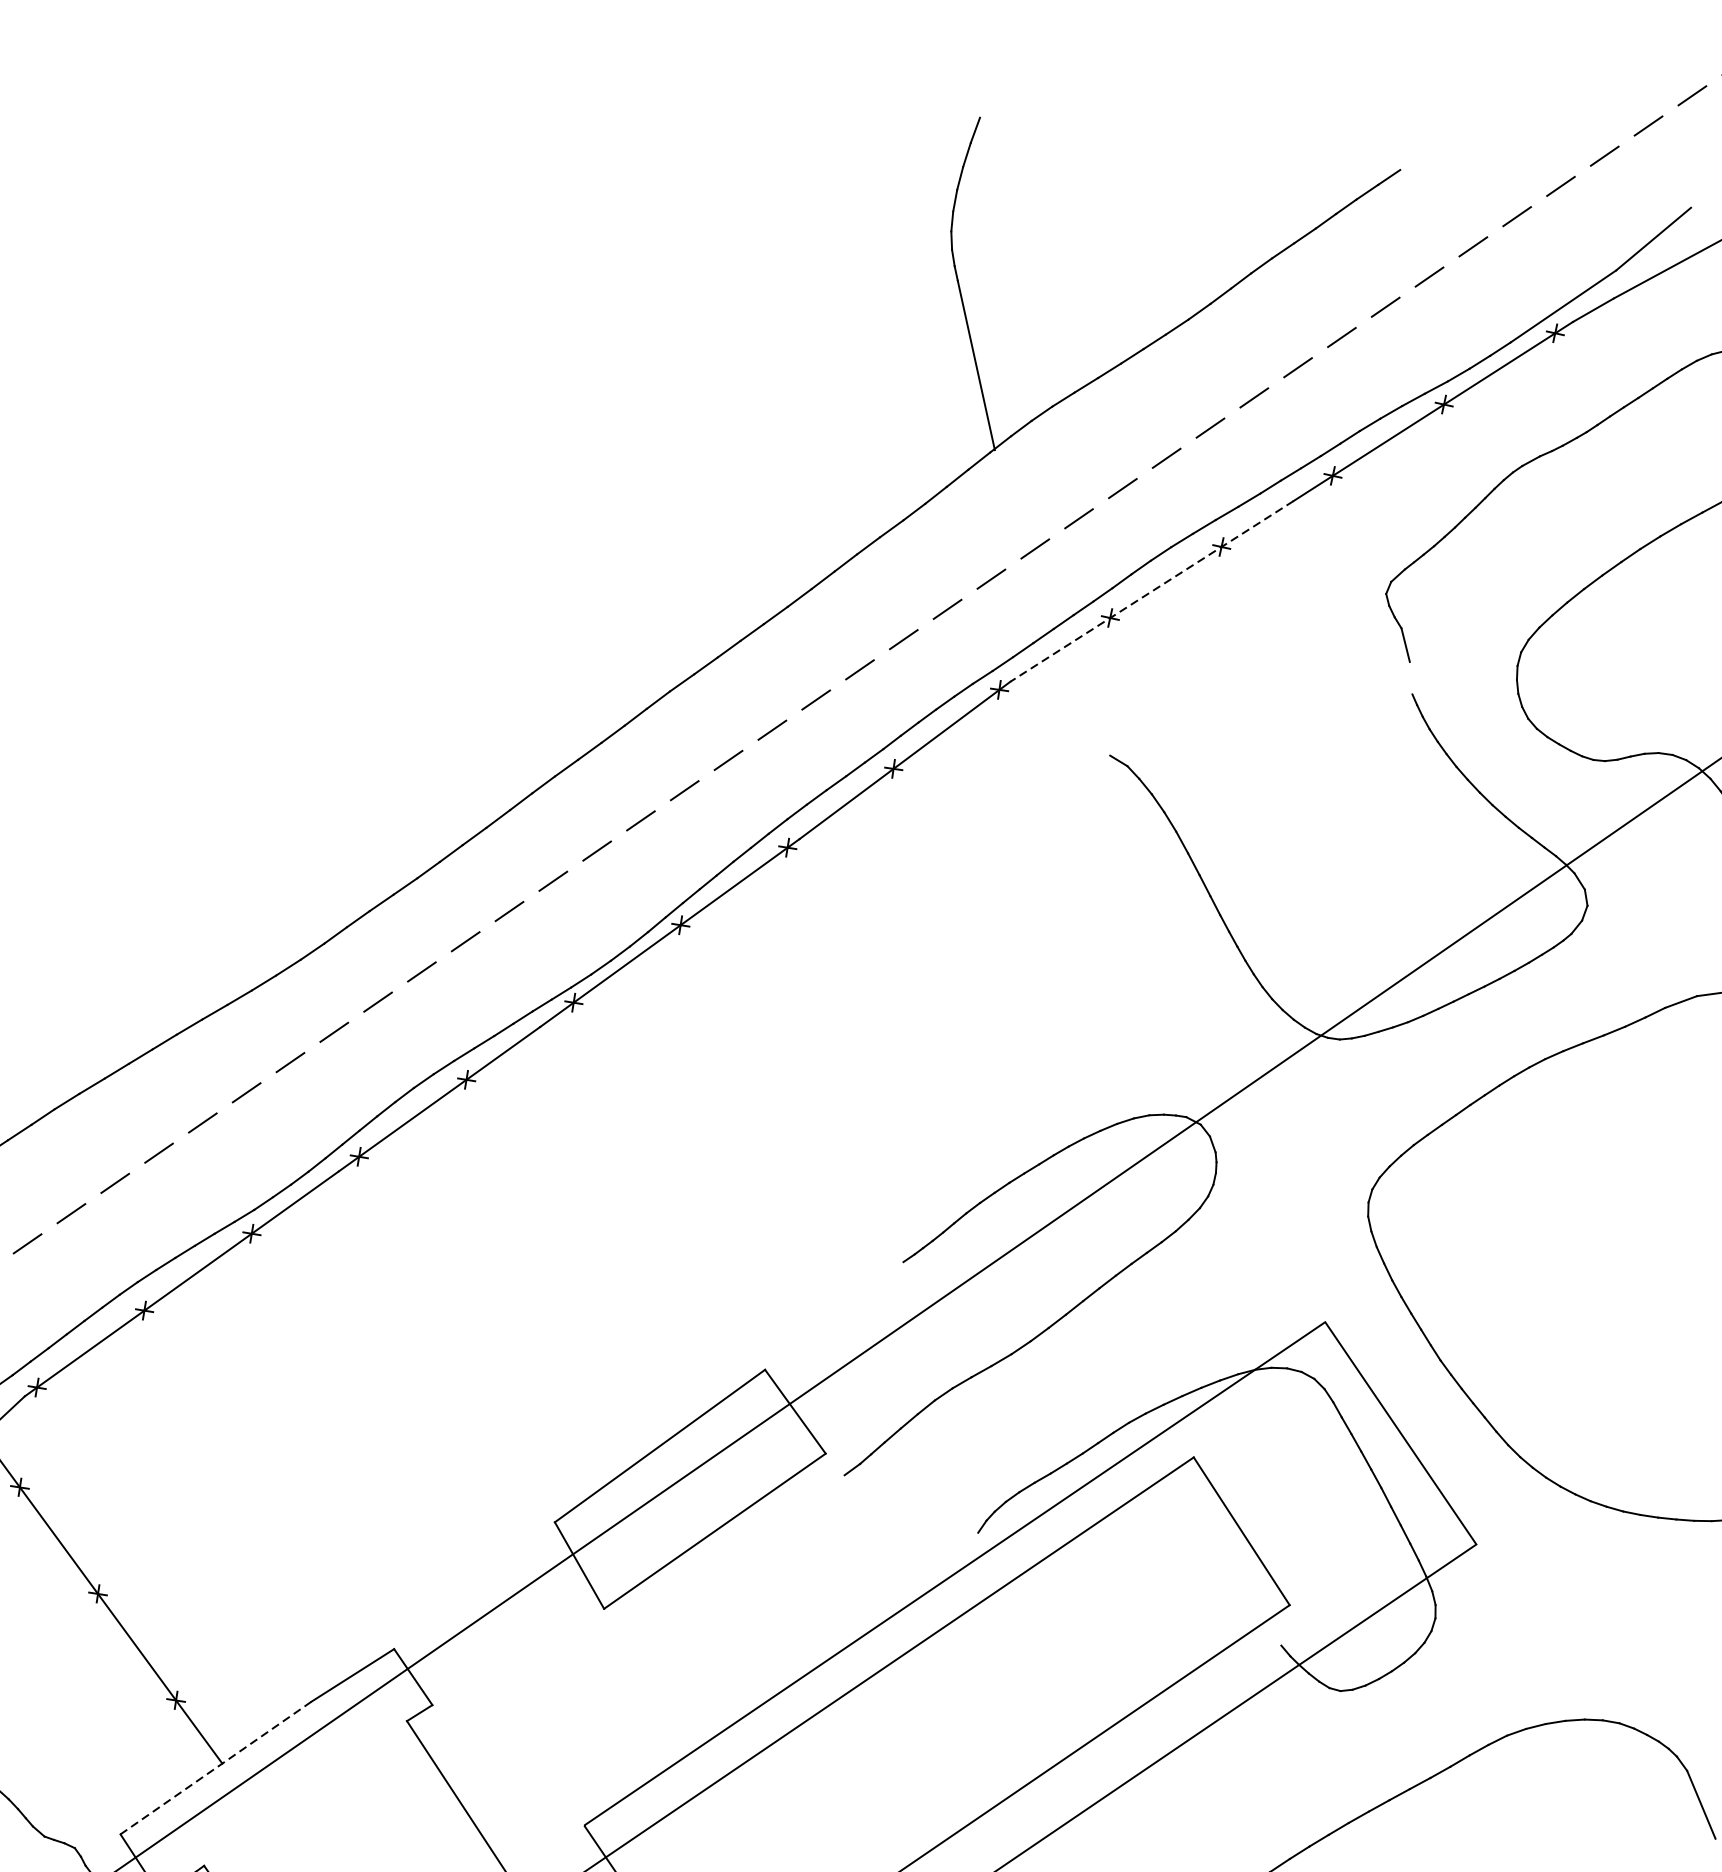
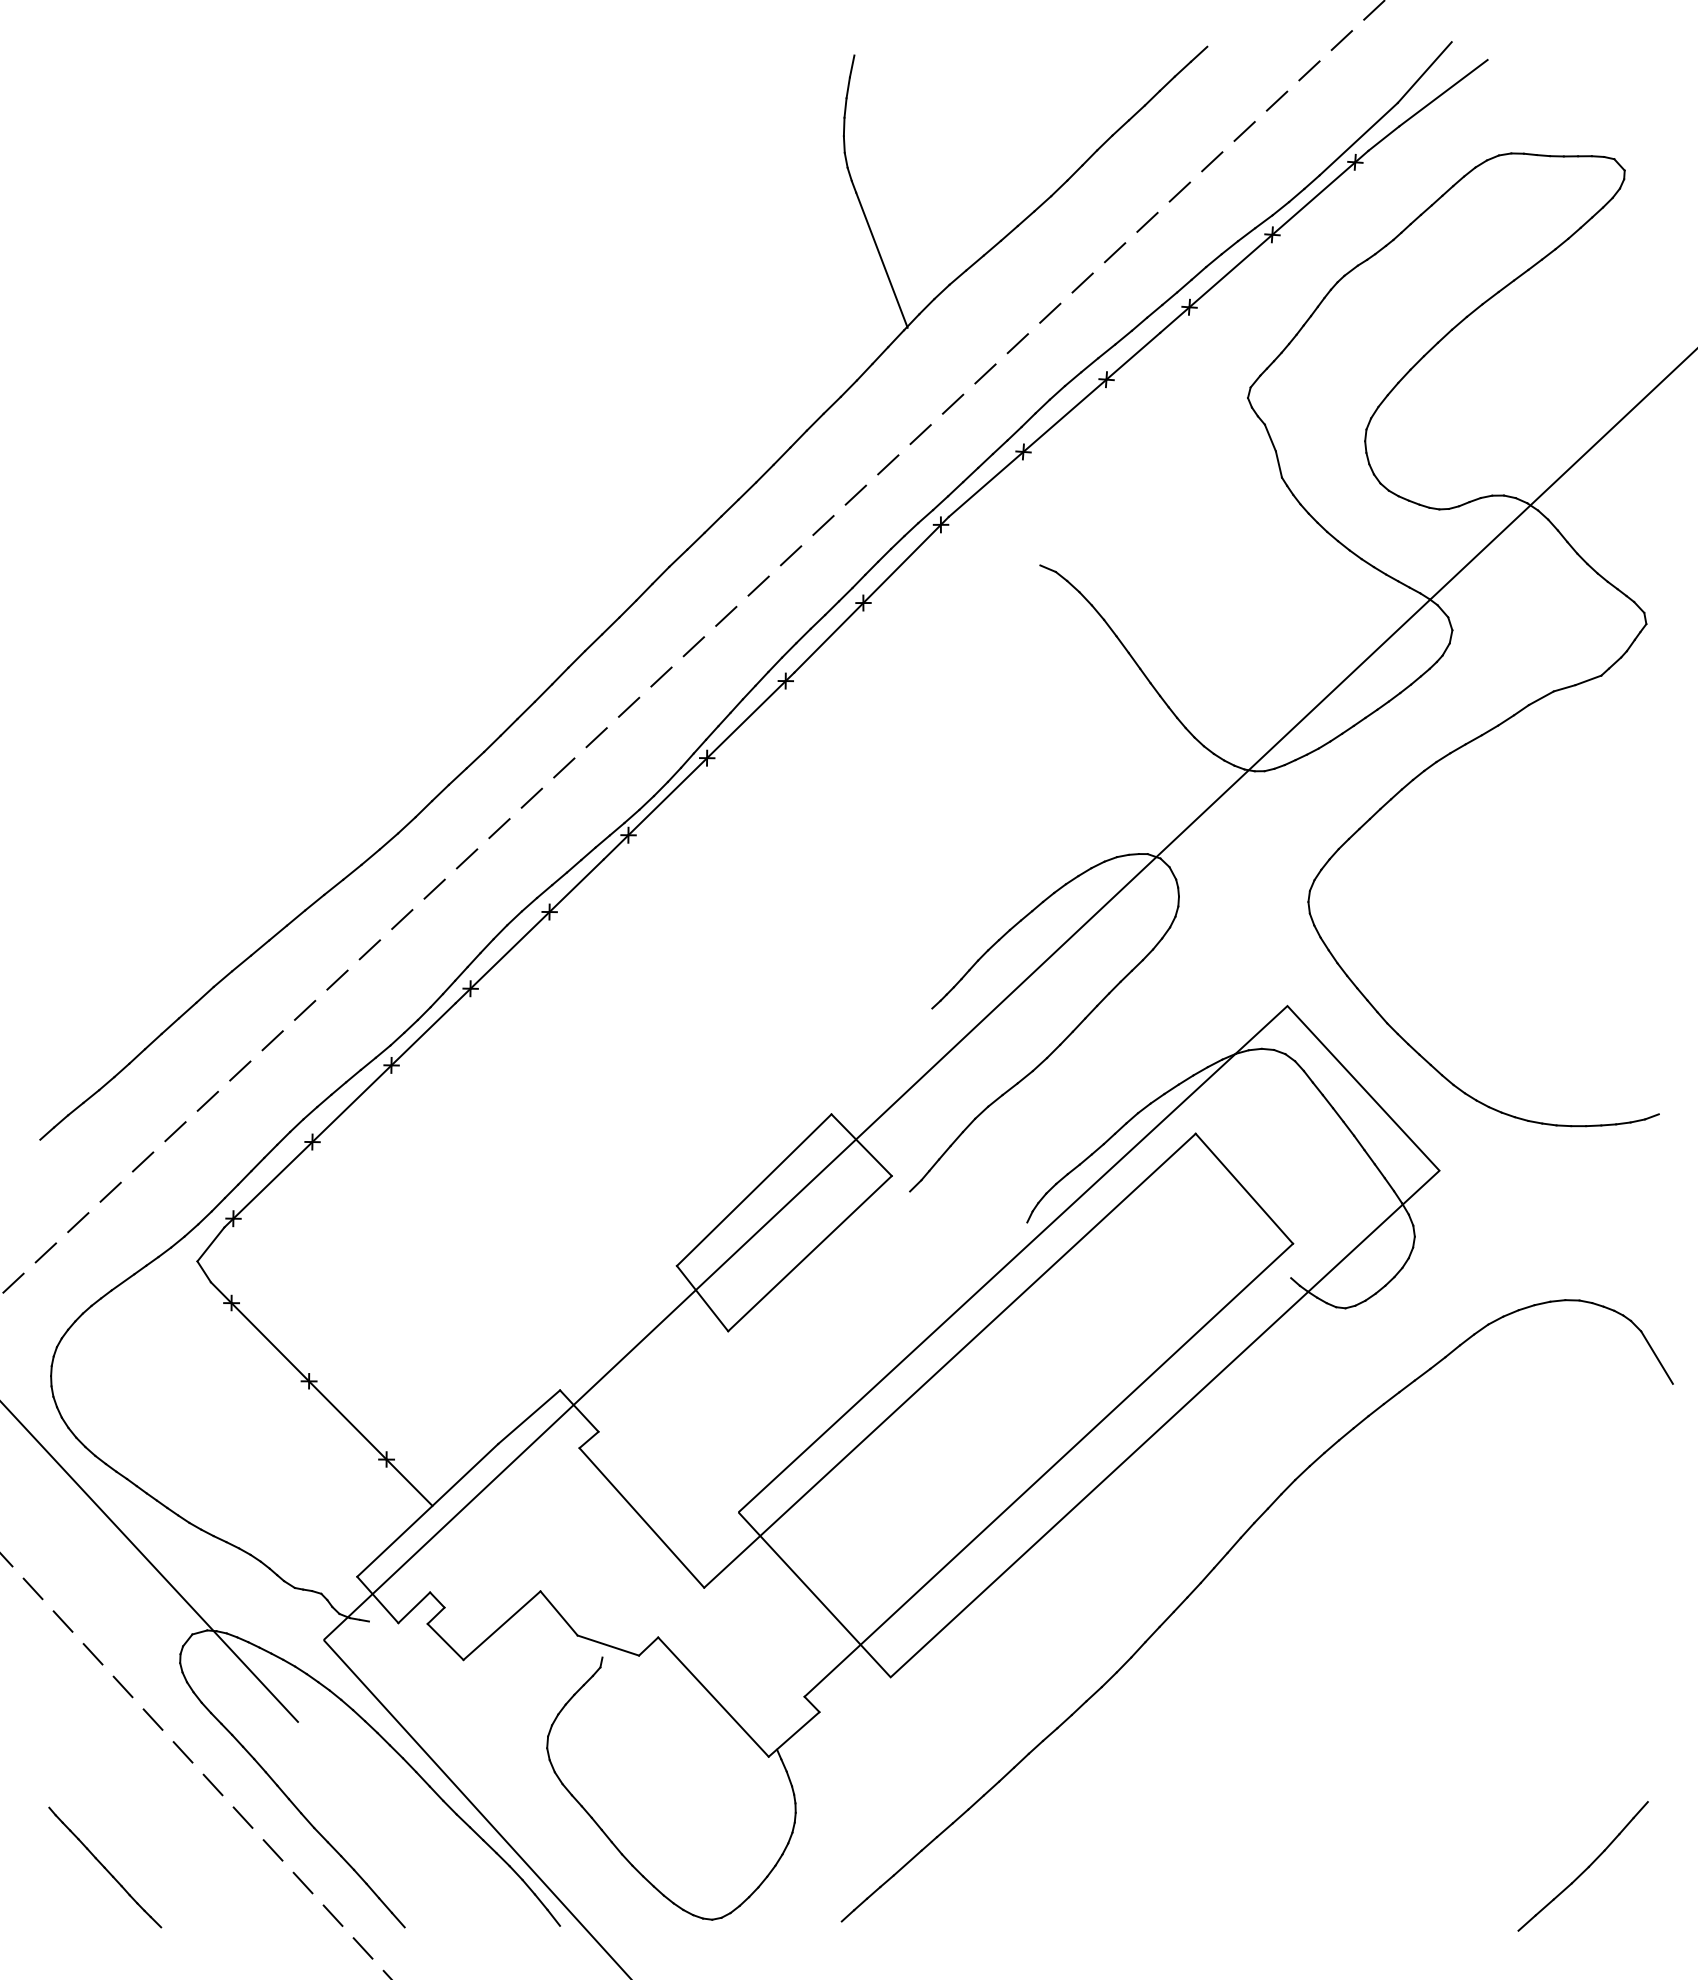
line: (1151, 592) -> (1054, 425), dashed -> solid
line: (1410, 678) -> (1278, 464), added
line: (215, 1768) -> (427, 1510), dashed -> solid

